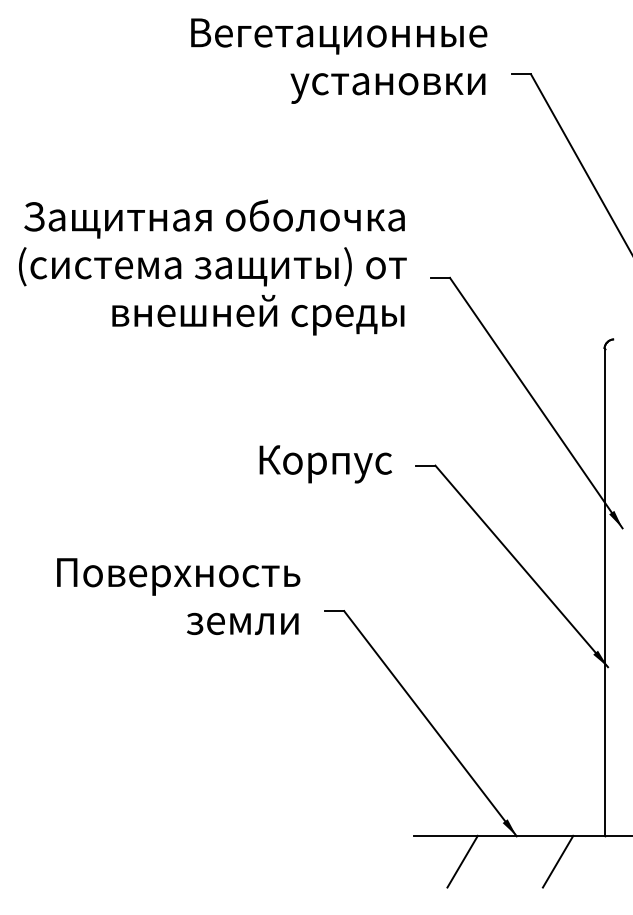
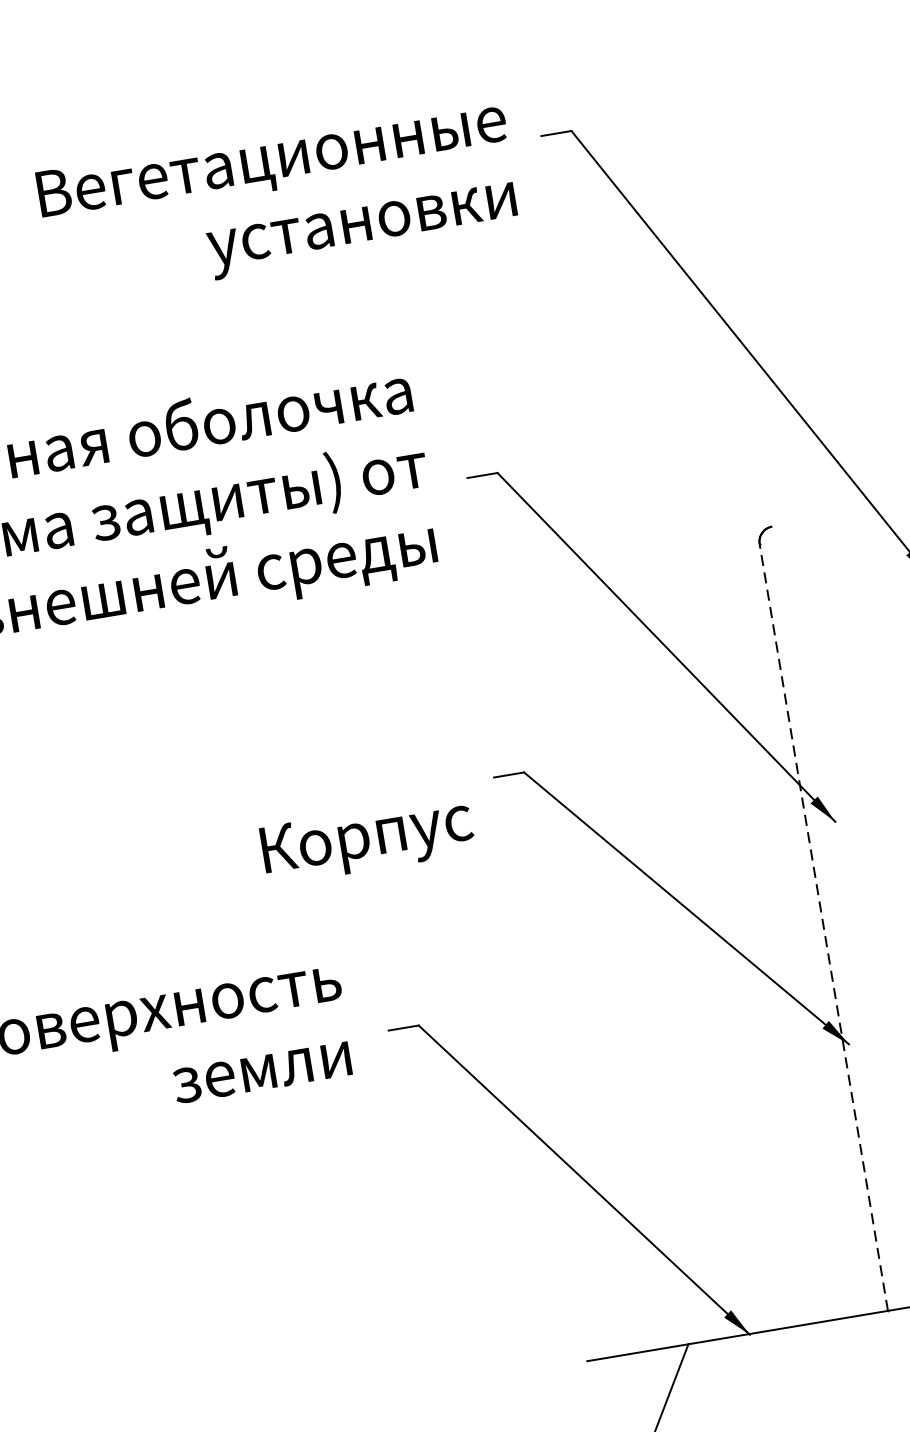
text: (339, 60) -> (279, 199), moved
text: (325, 464) -> (367, 840), moved
line: (604, 591) -> (823, 926), solid -> dashed
line: (557, 861) -> (820, 1363), removed

